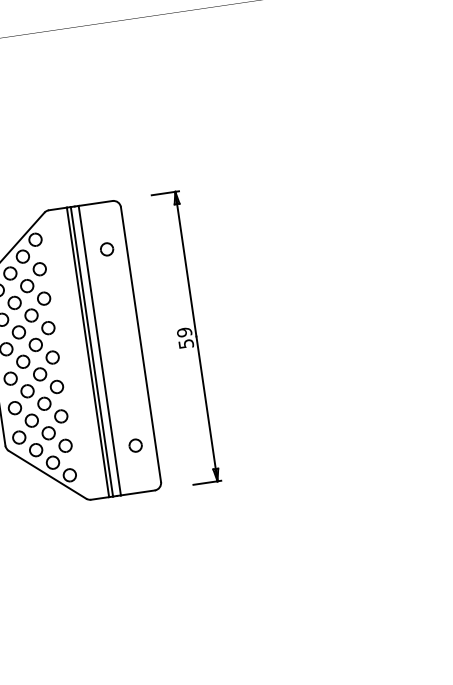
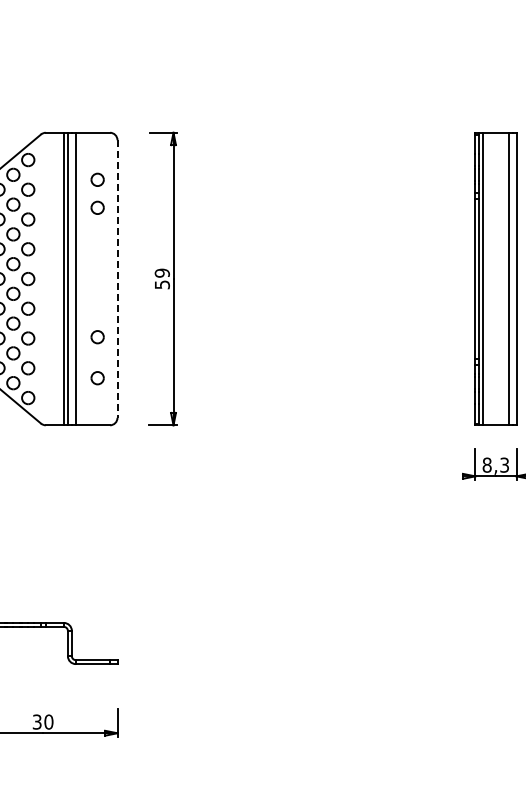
part: (110, 276) -> (97, 207), added
line: (141, 345) -> (117, 279), solid -> dashed
part: (129, 405) -> (97, 337), added

